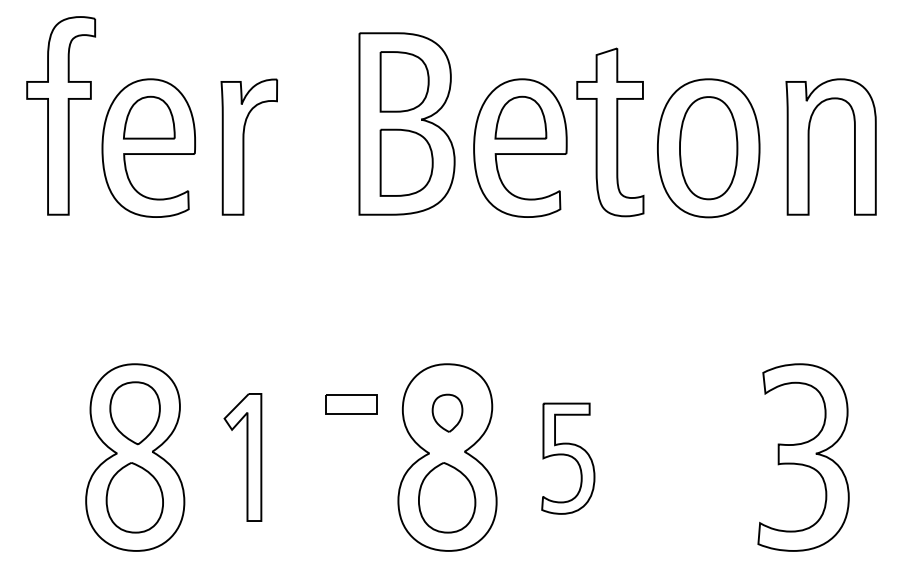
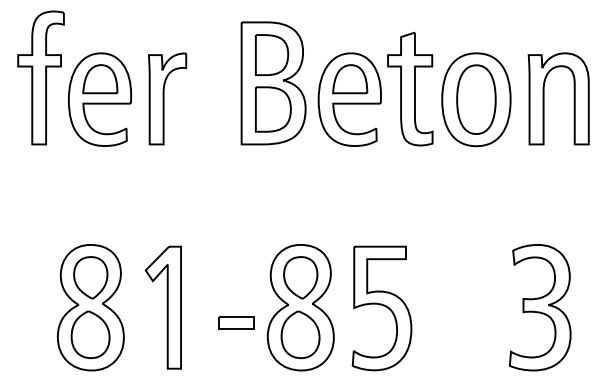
part: (351, 403) -> (236, 322), moved
part: (447, 412) -> (300, 277), size x1.67
part: (241, 457) -> (162, 307), size x1.43
part: (567, 458) -> (381, 308), size x1.67

